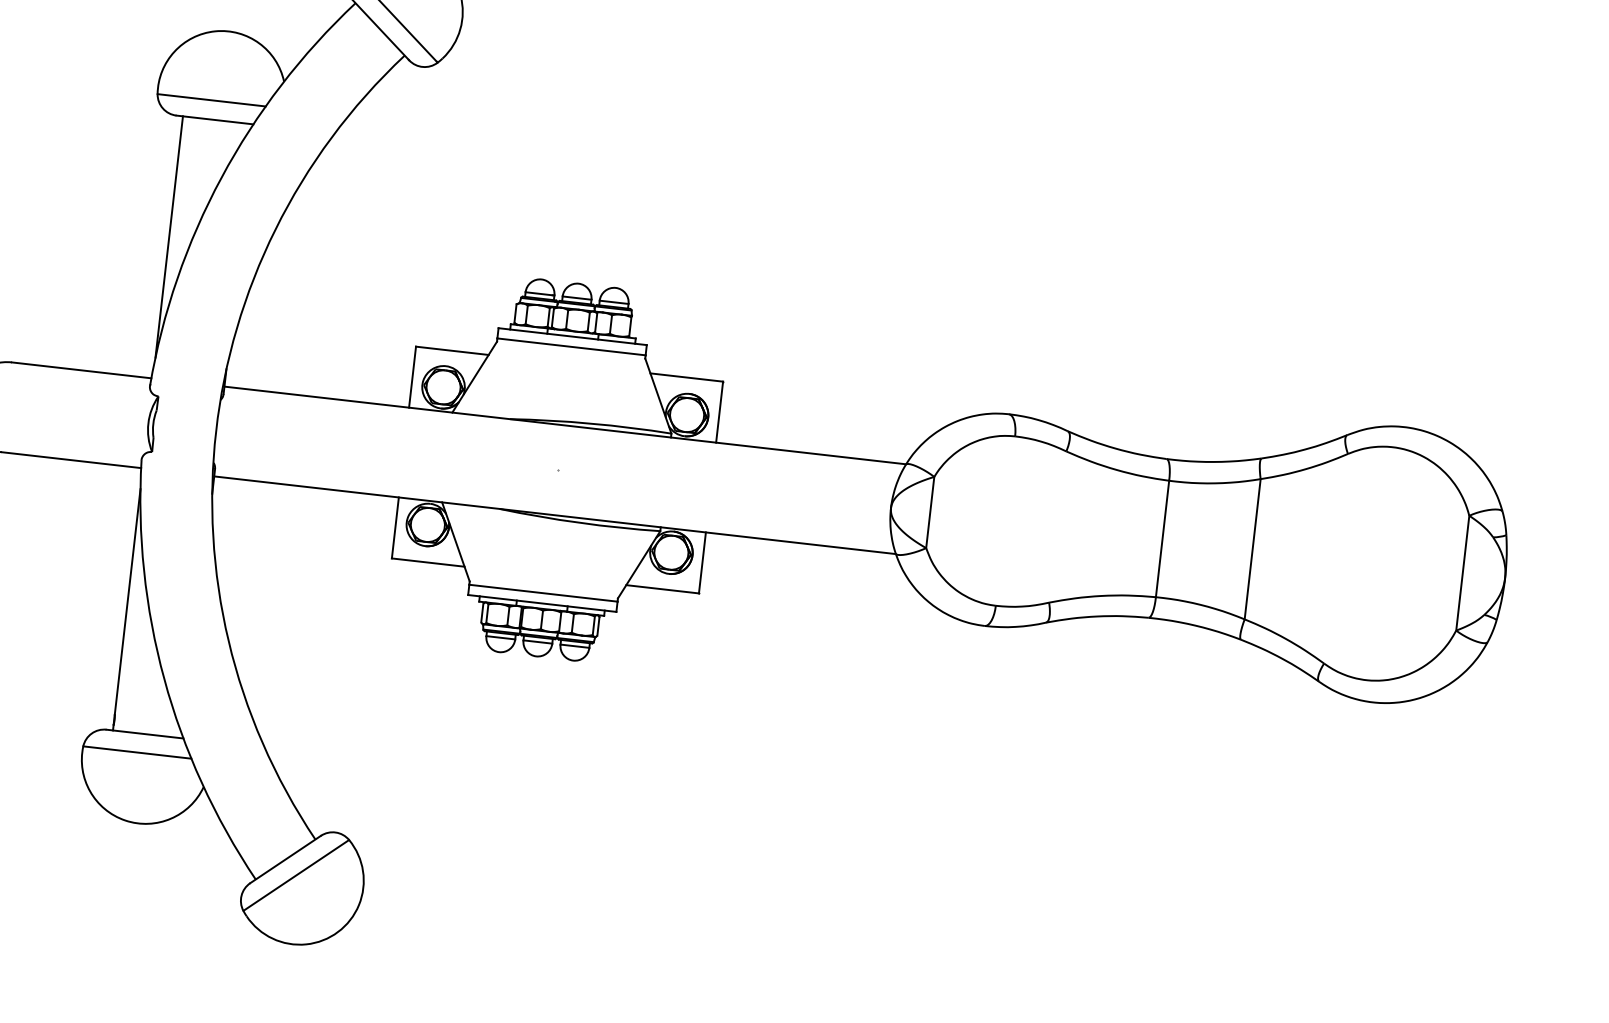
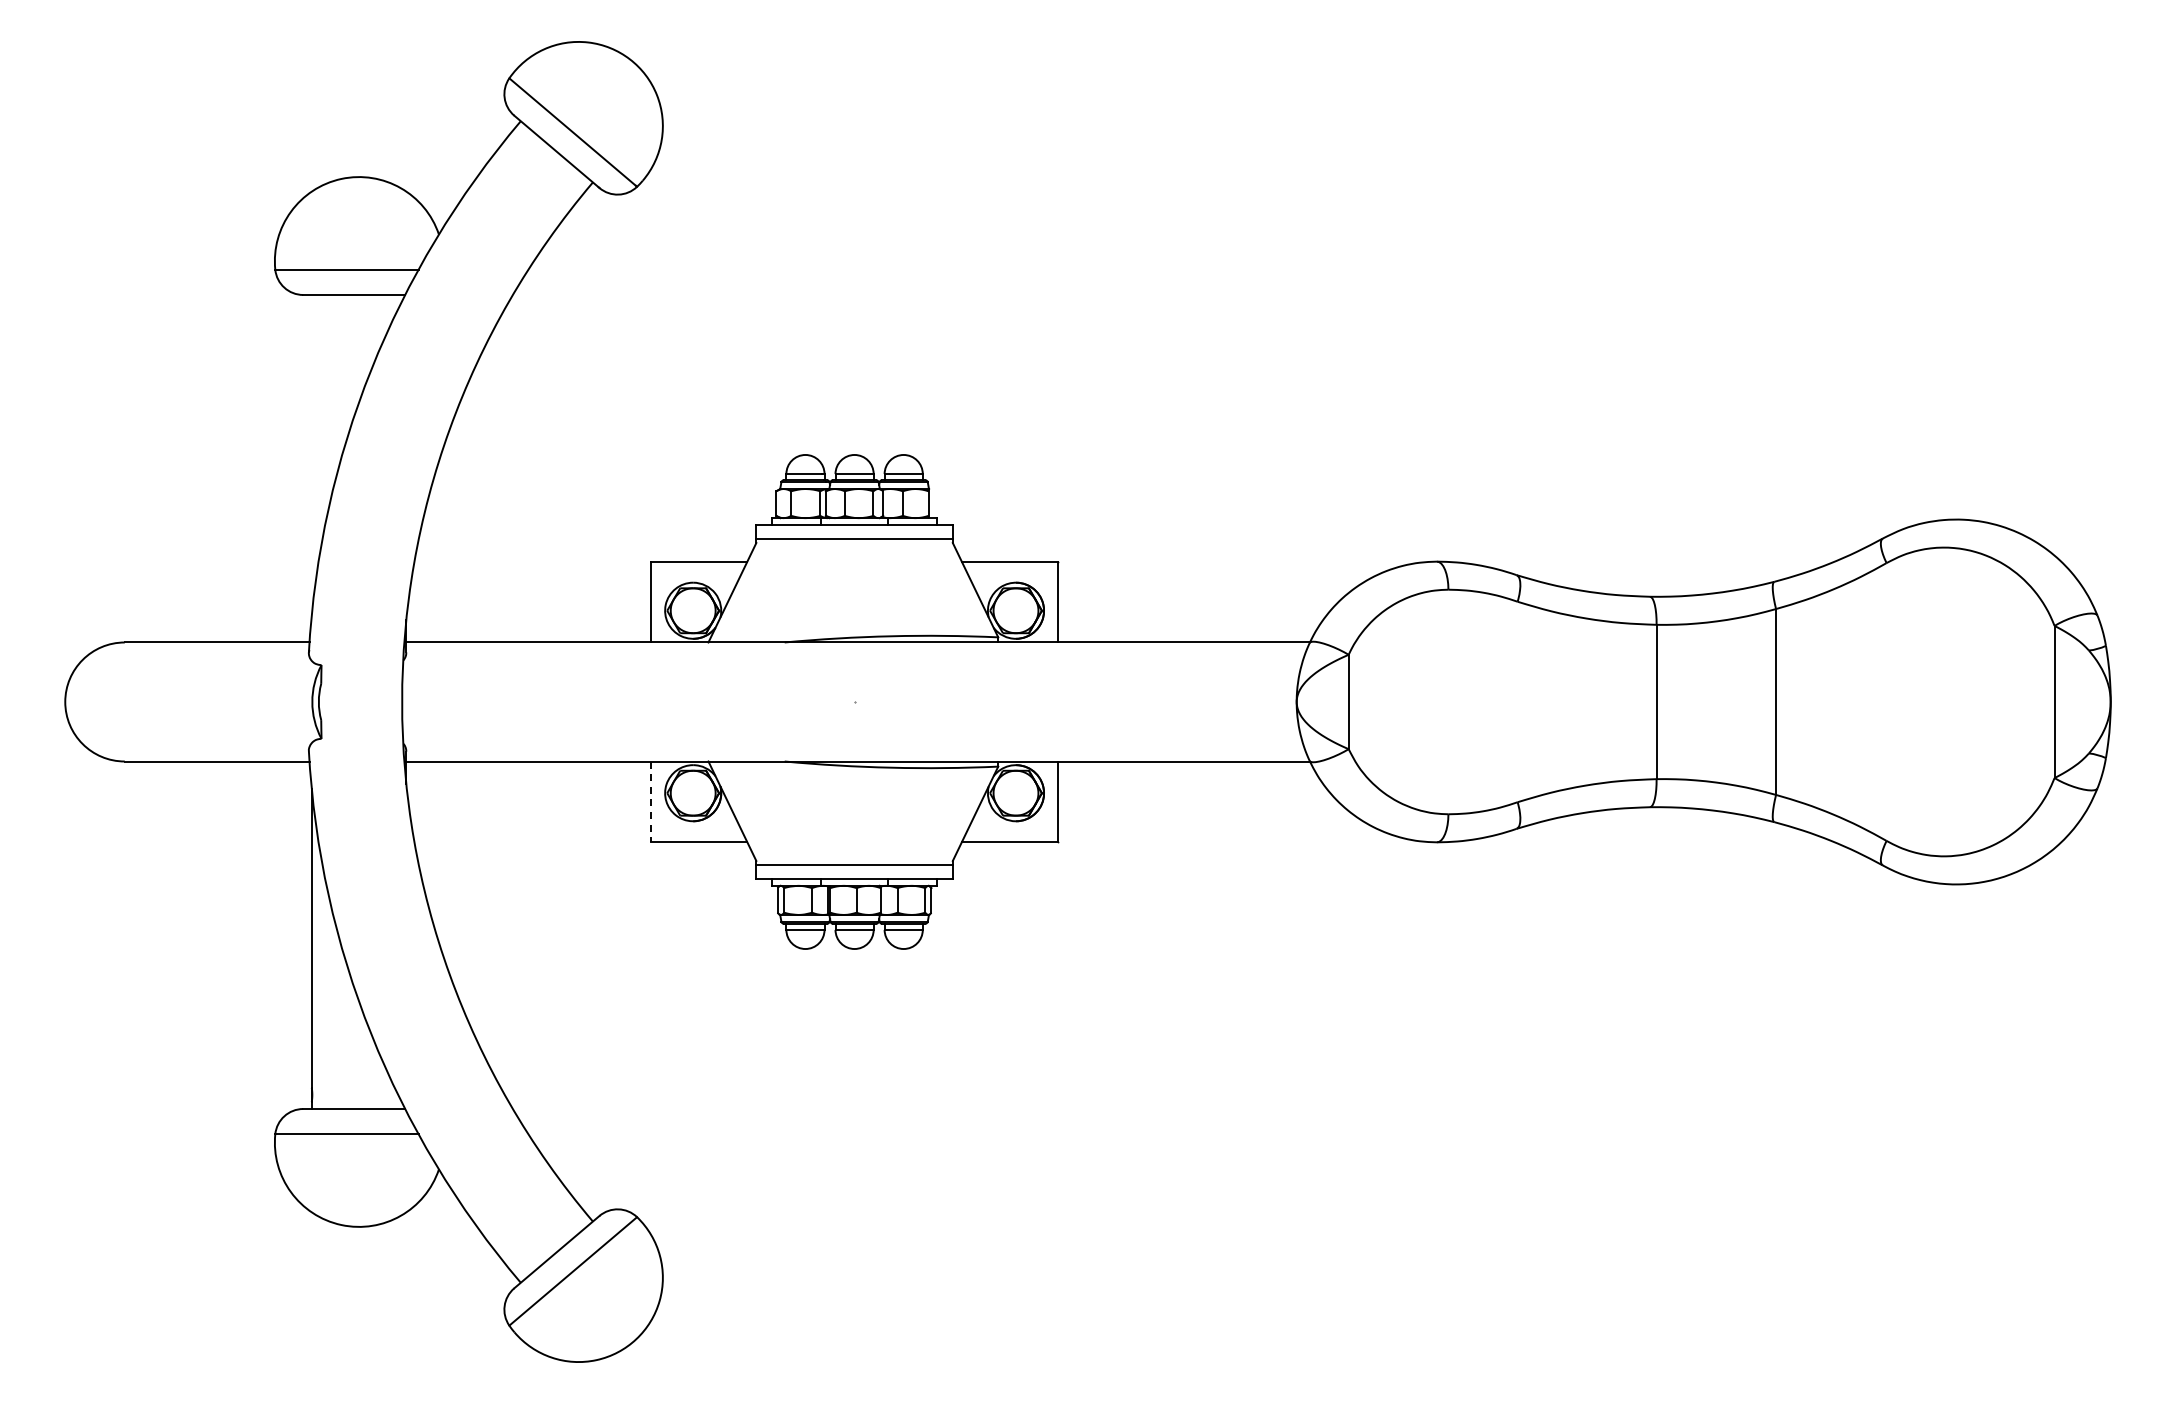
line: (169, 236) -> (311, 454), removed
line: (395, 528) -> (651, 802), solid -> dashed

